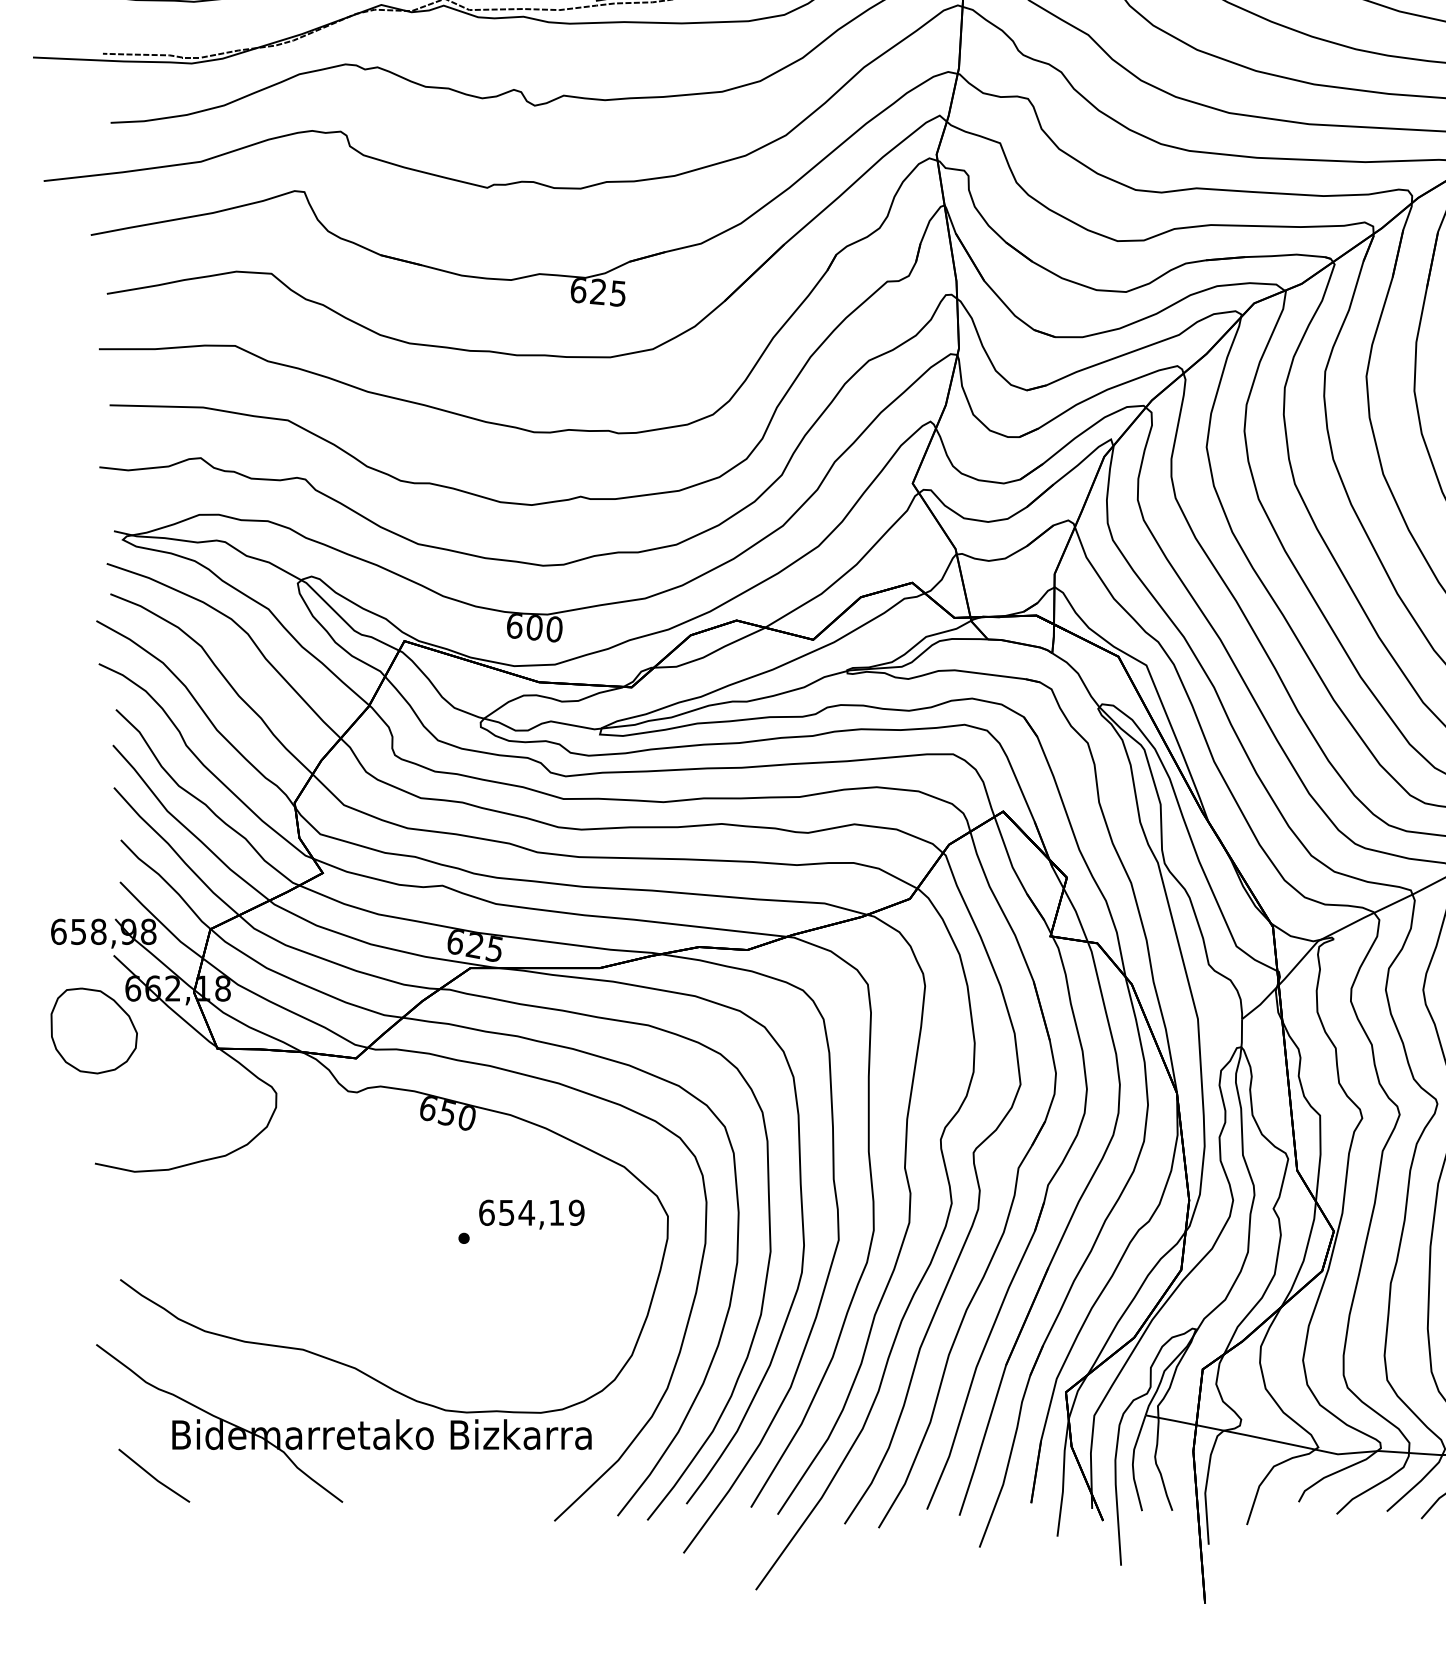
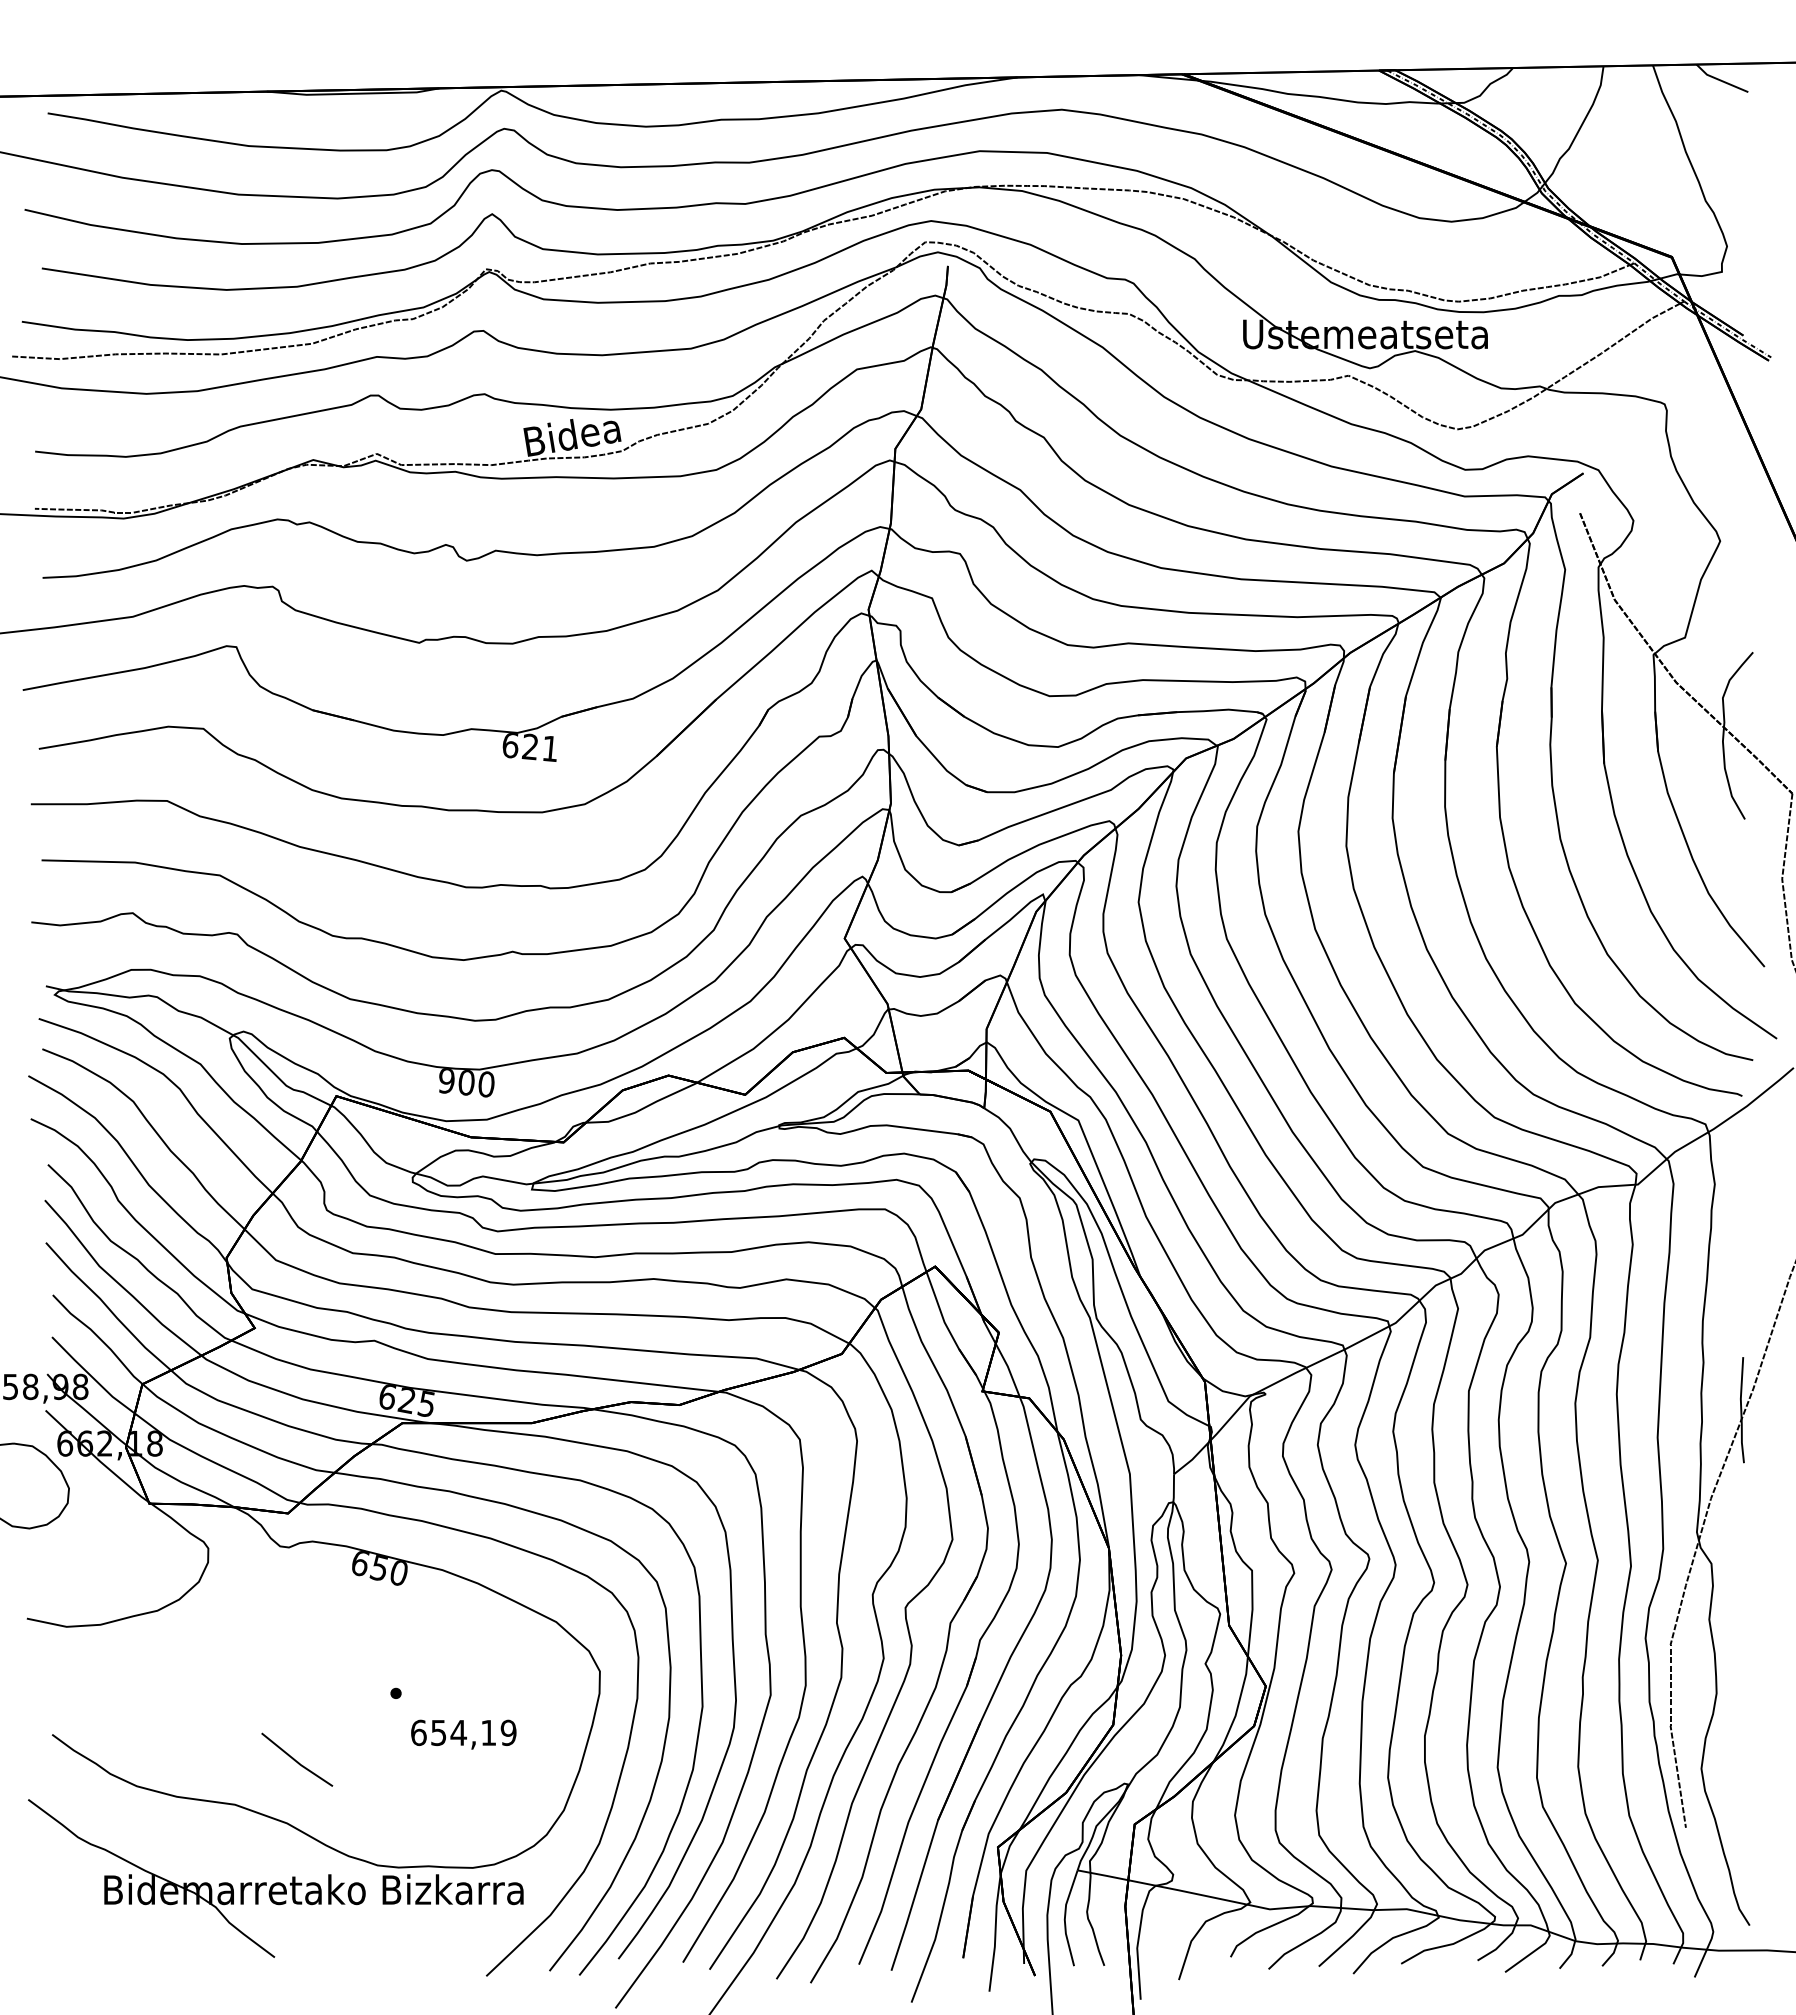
text: (617, 293) -> (549, 748), 625 -> 621
text: (514, 625) -> (446, 1080), 600 -> 900
text: (531, 1214) -> (463, 1734), moved
line: (153, 1476) -> (296, 1760), moved

